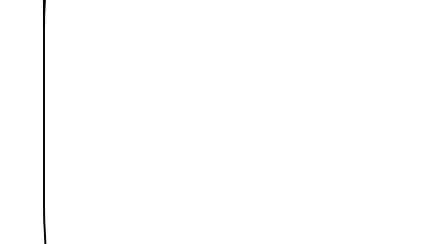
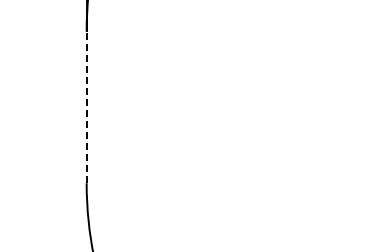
line: (43, 117) -> (86, 107), solid -> dashed

